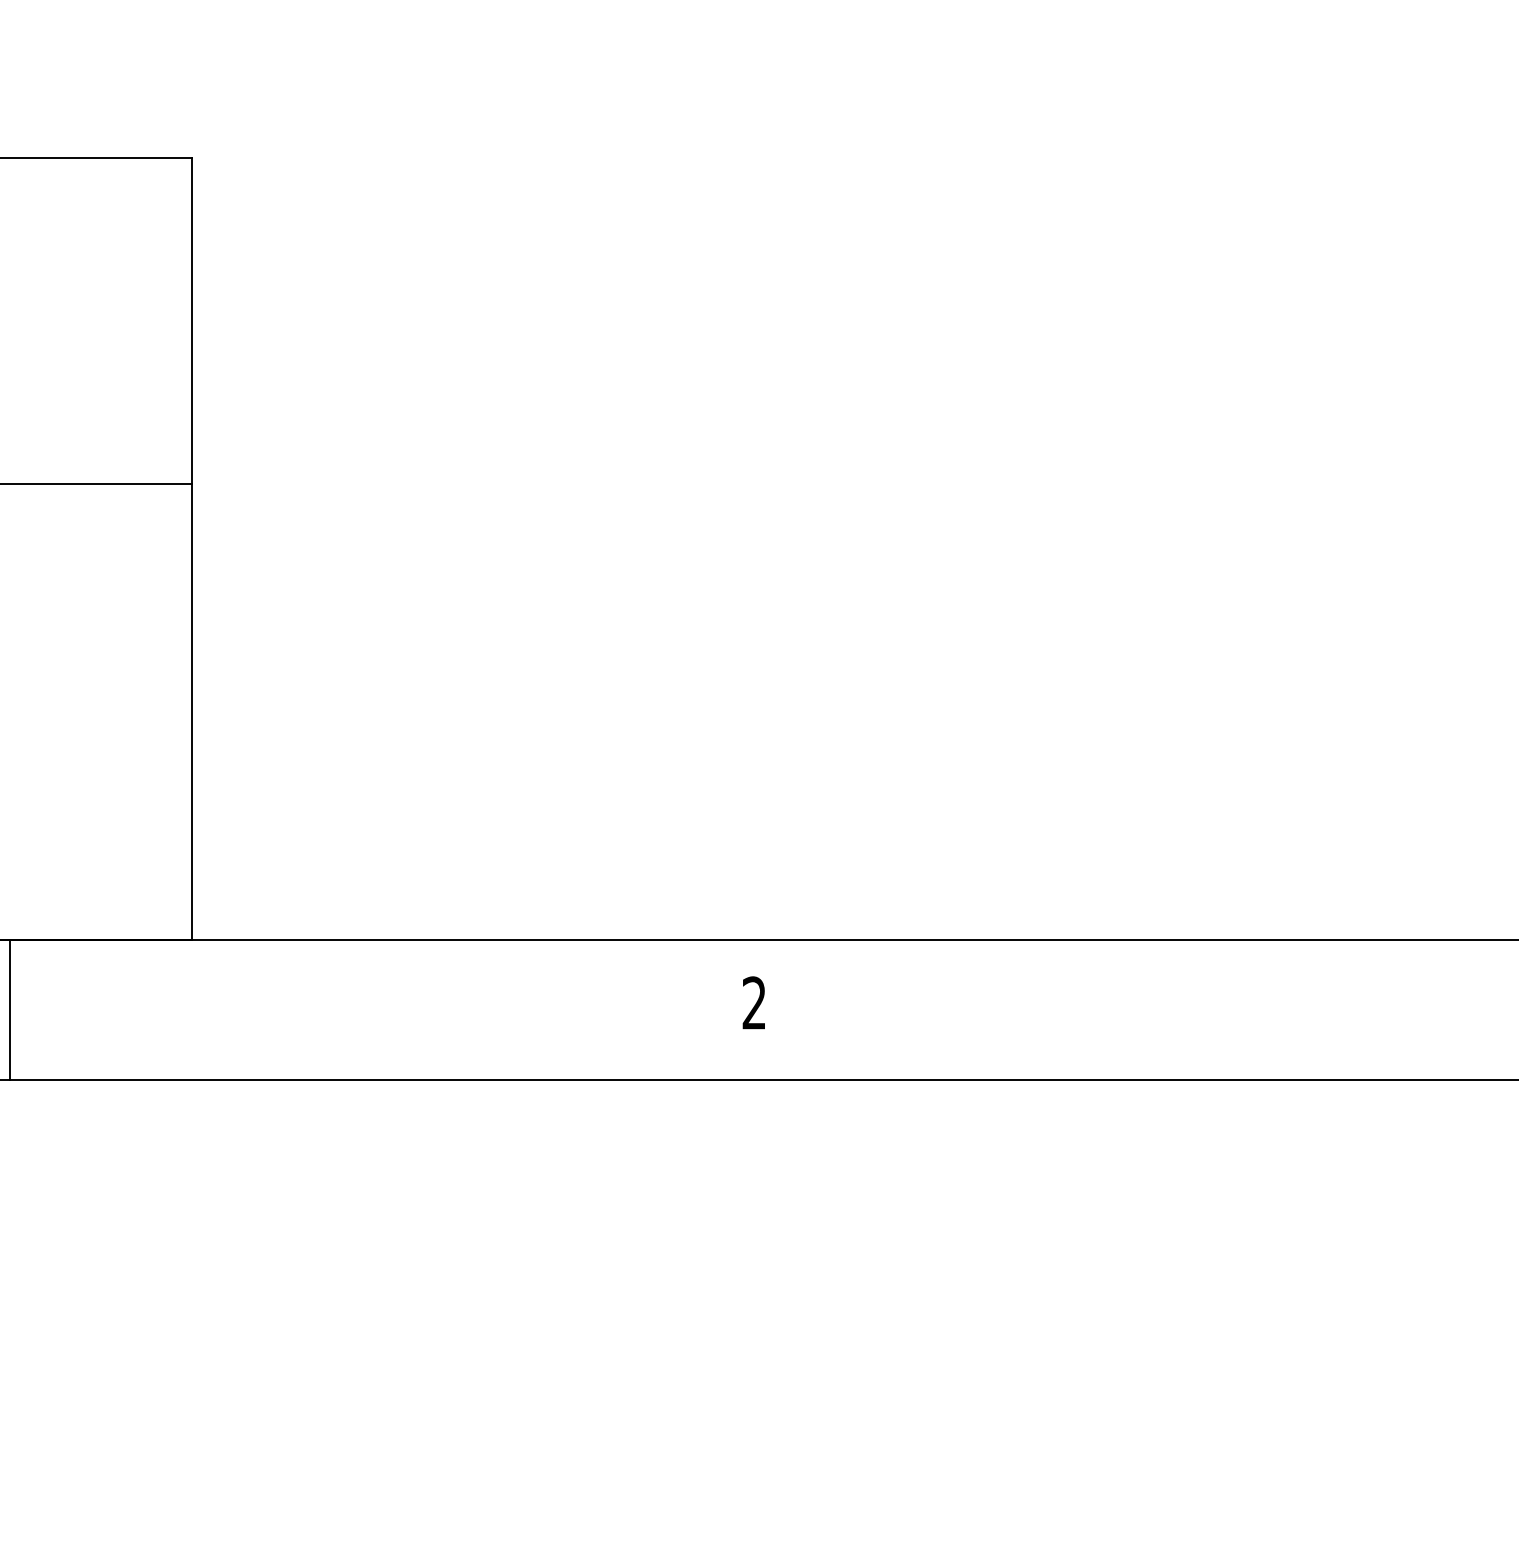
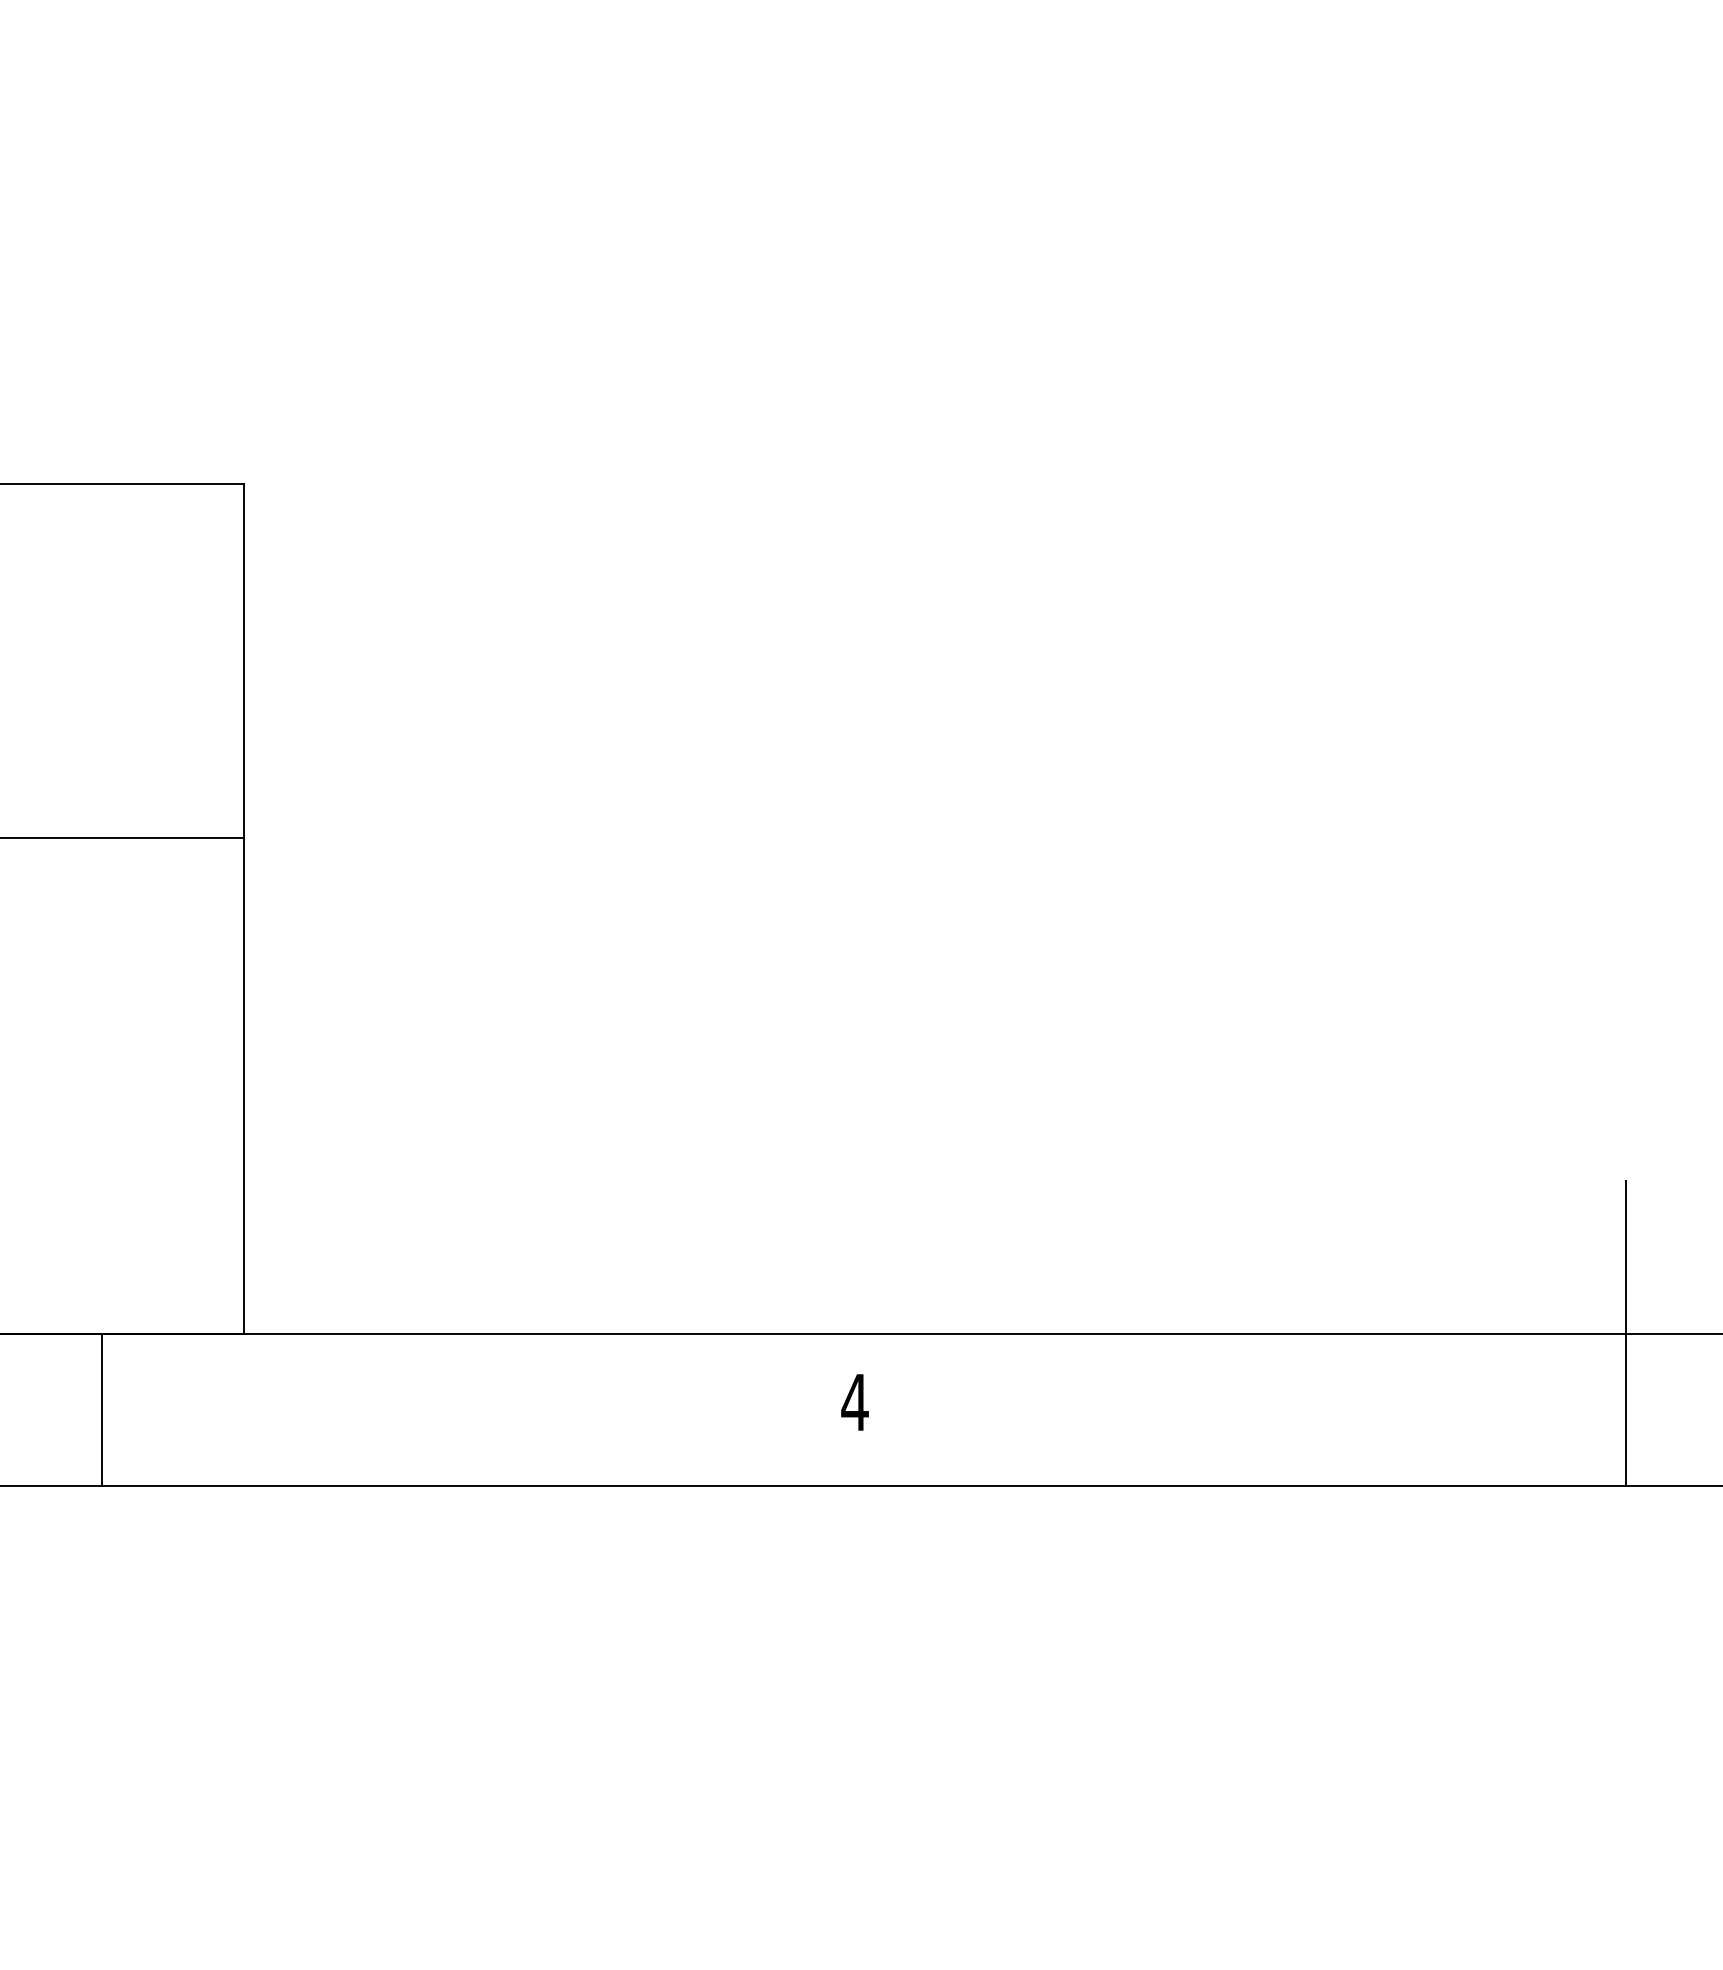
line: (1462, 939) -> (1625, 1333), added
text: (753, 1002) -> (854, 1401), 2 -> 4
line: (9, 1009) -> (102, 1409), moved

